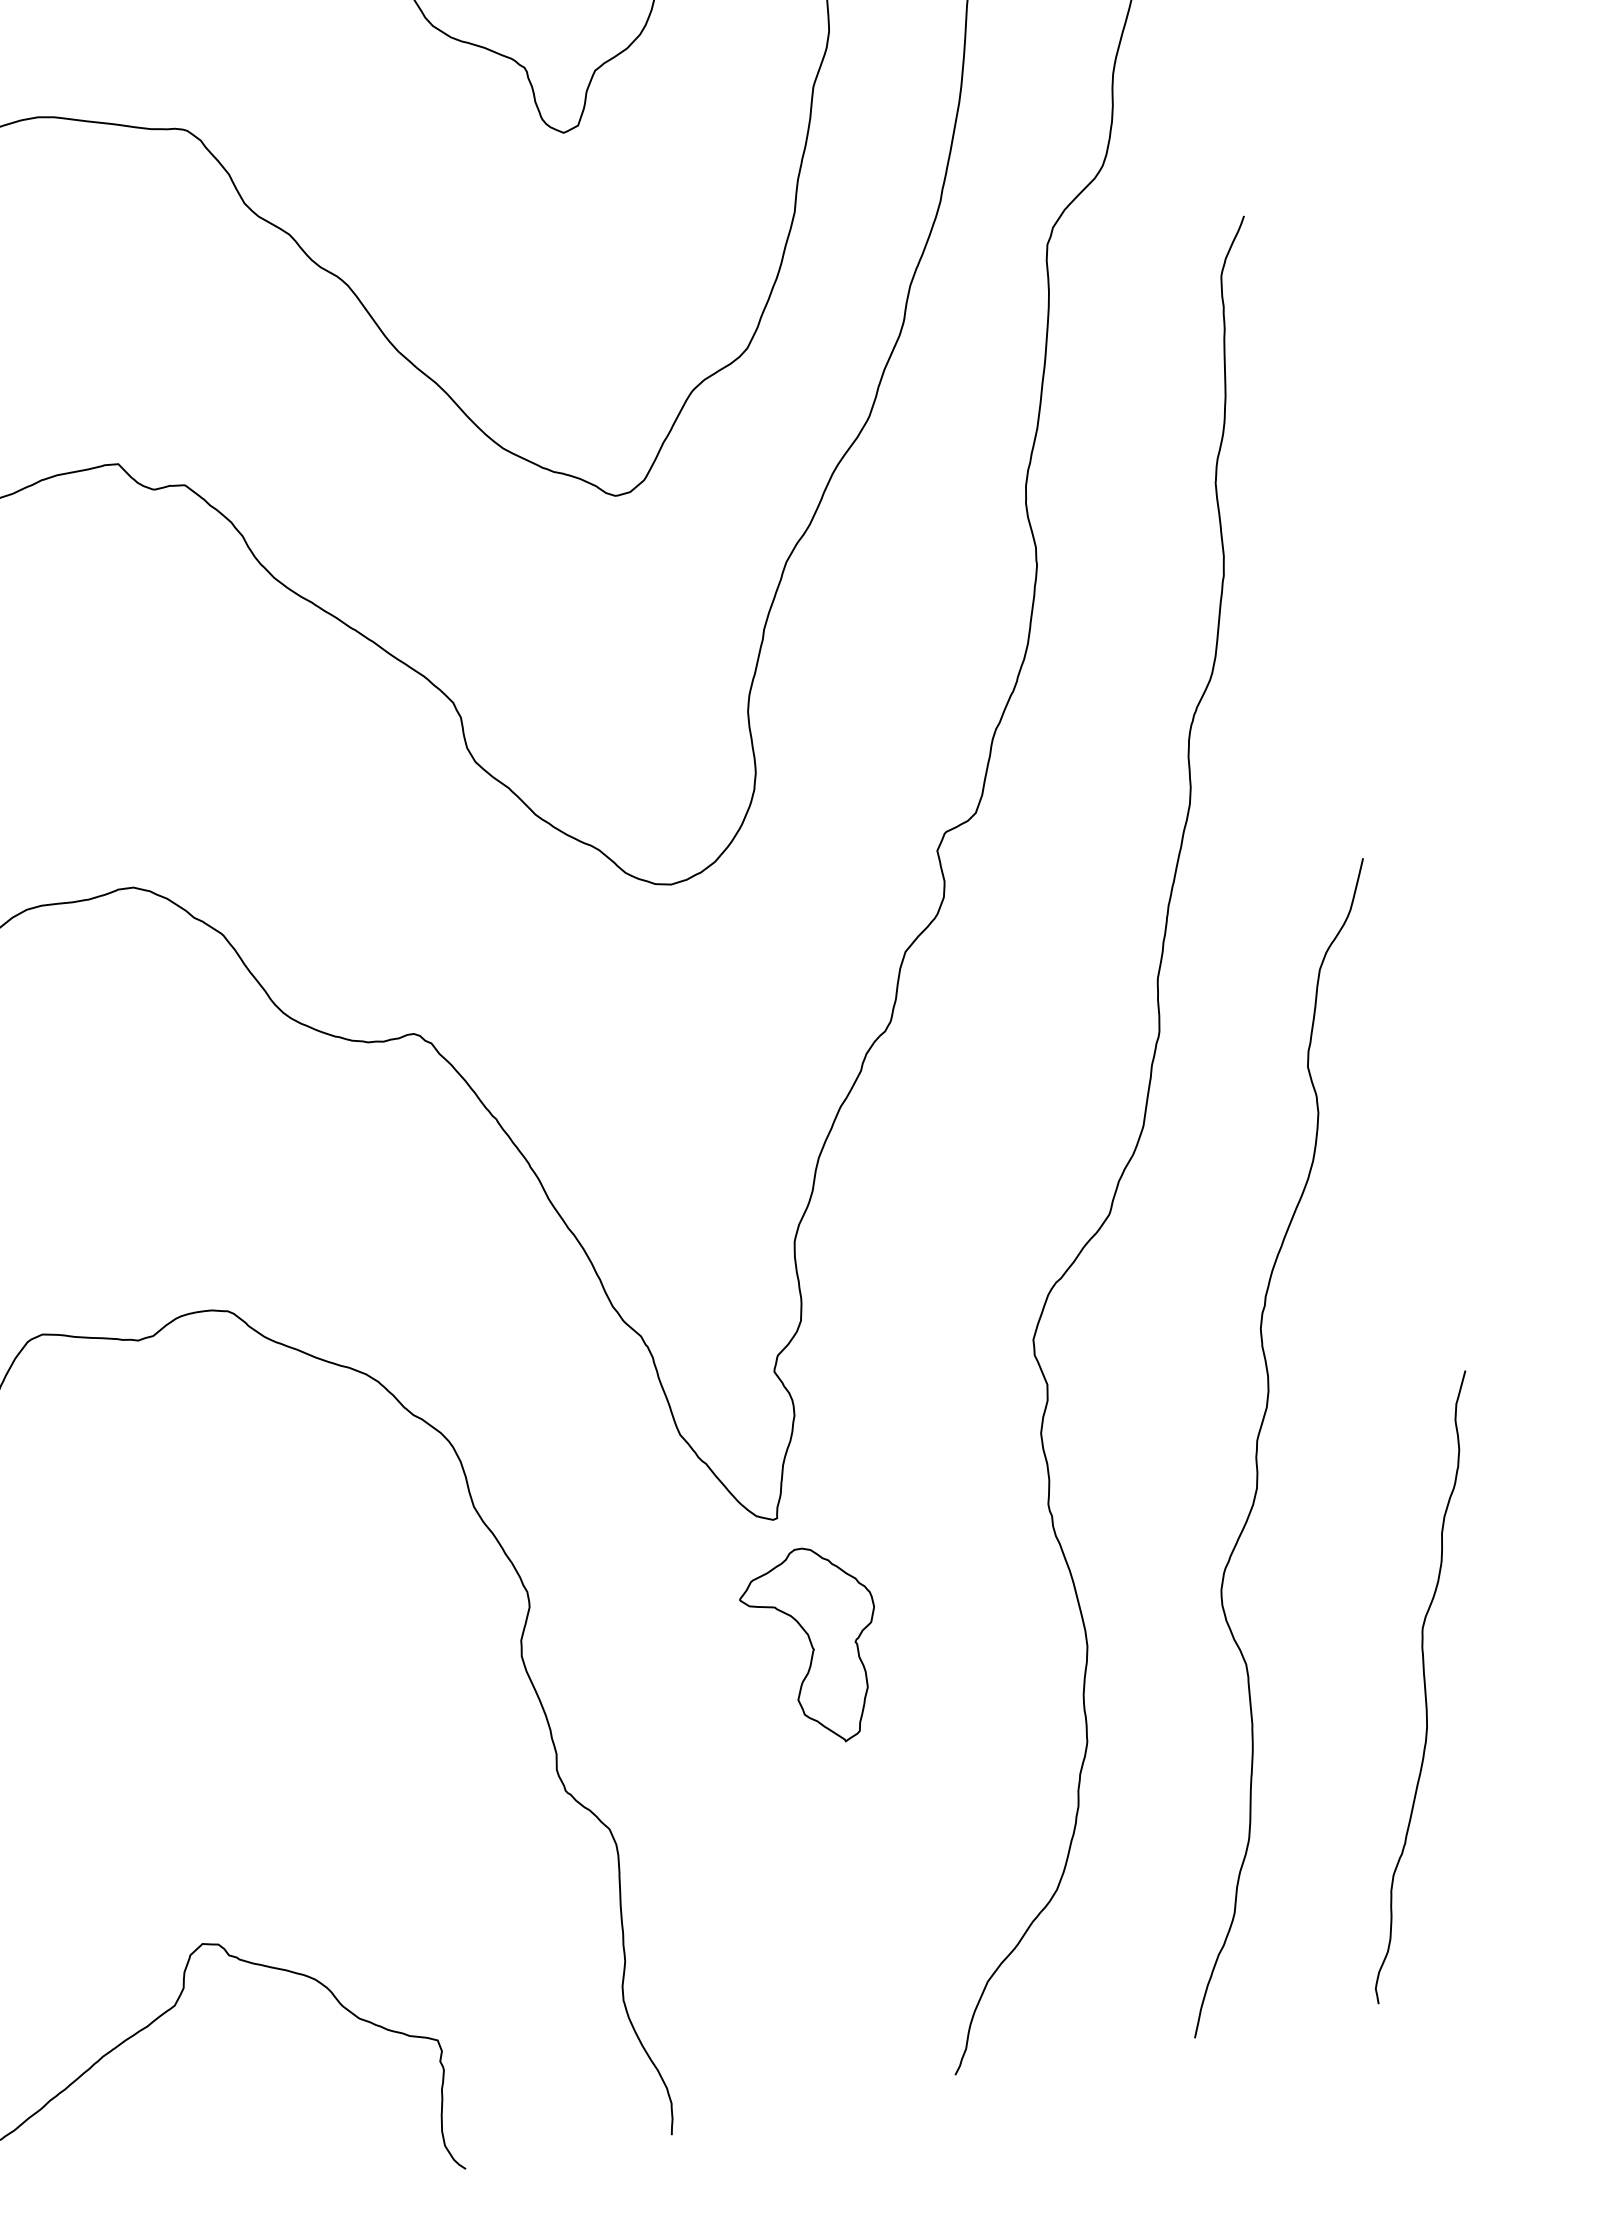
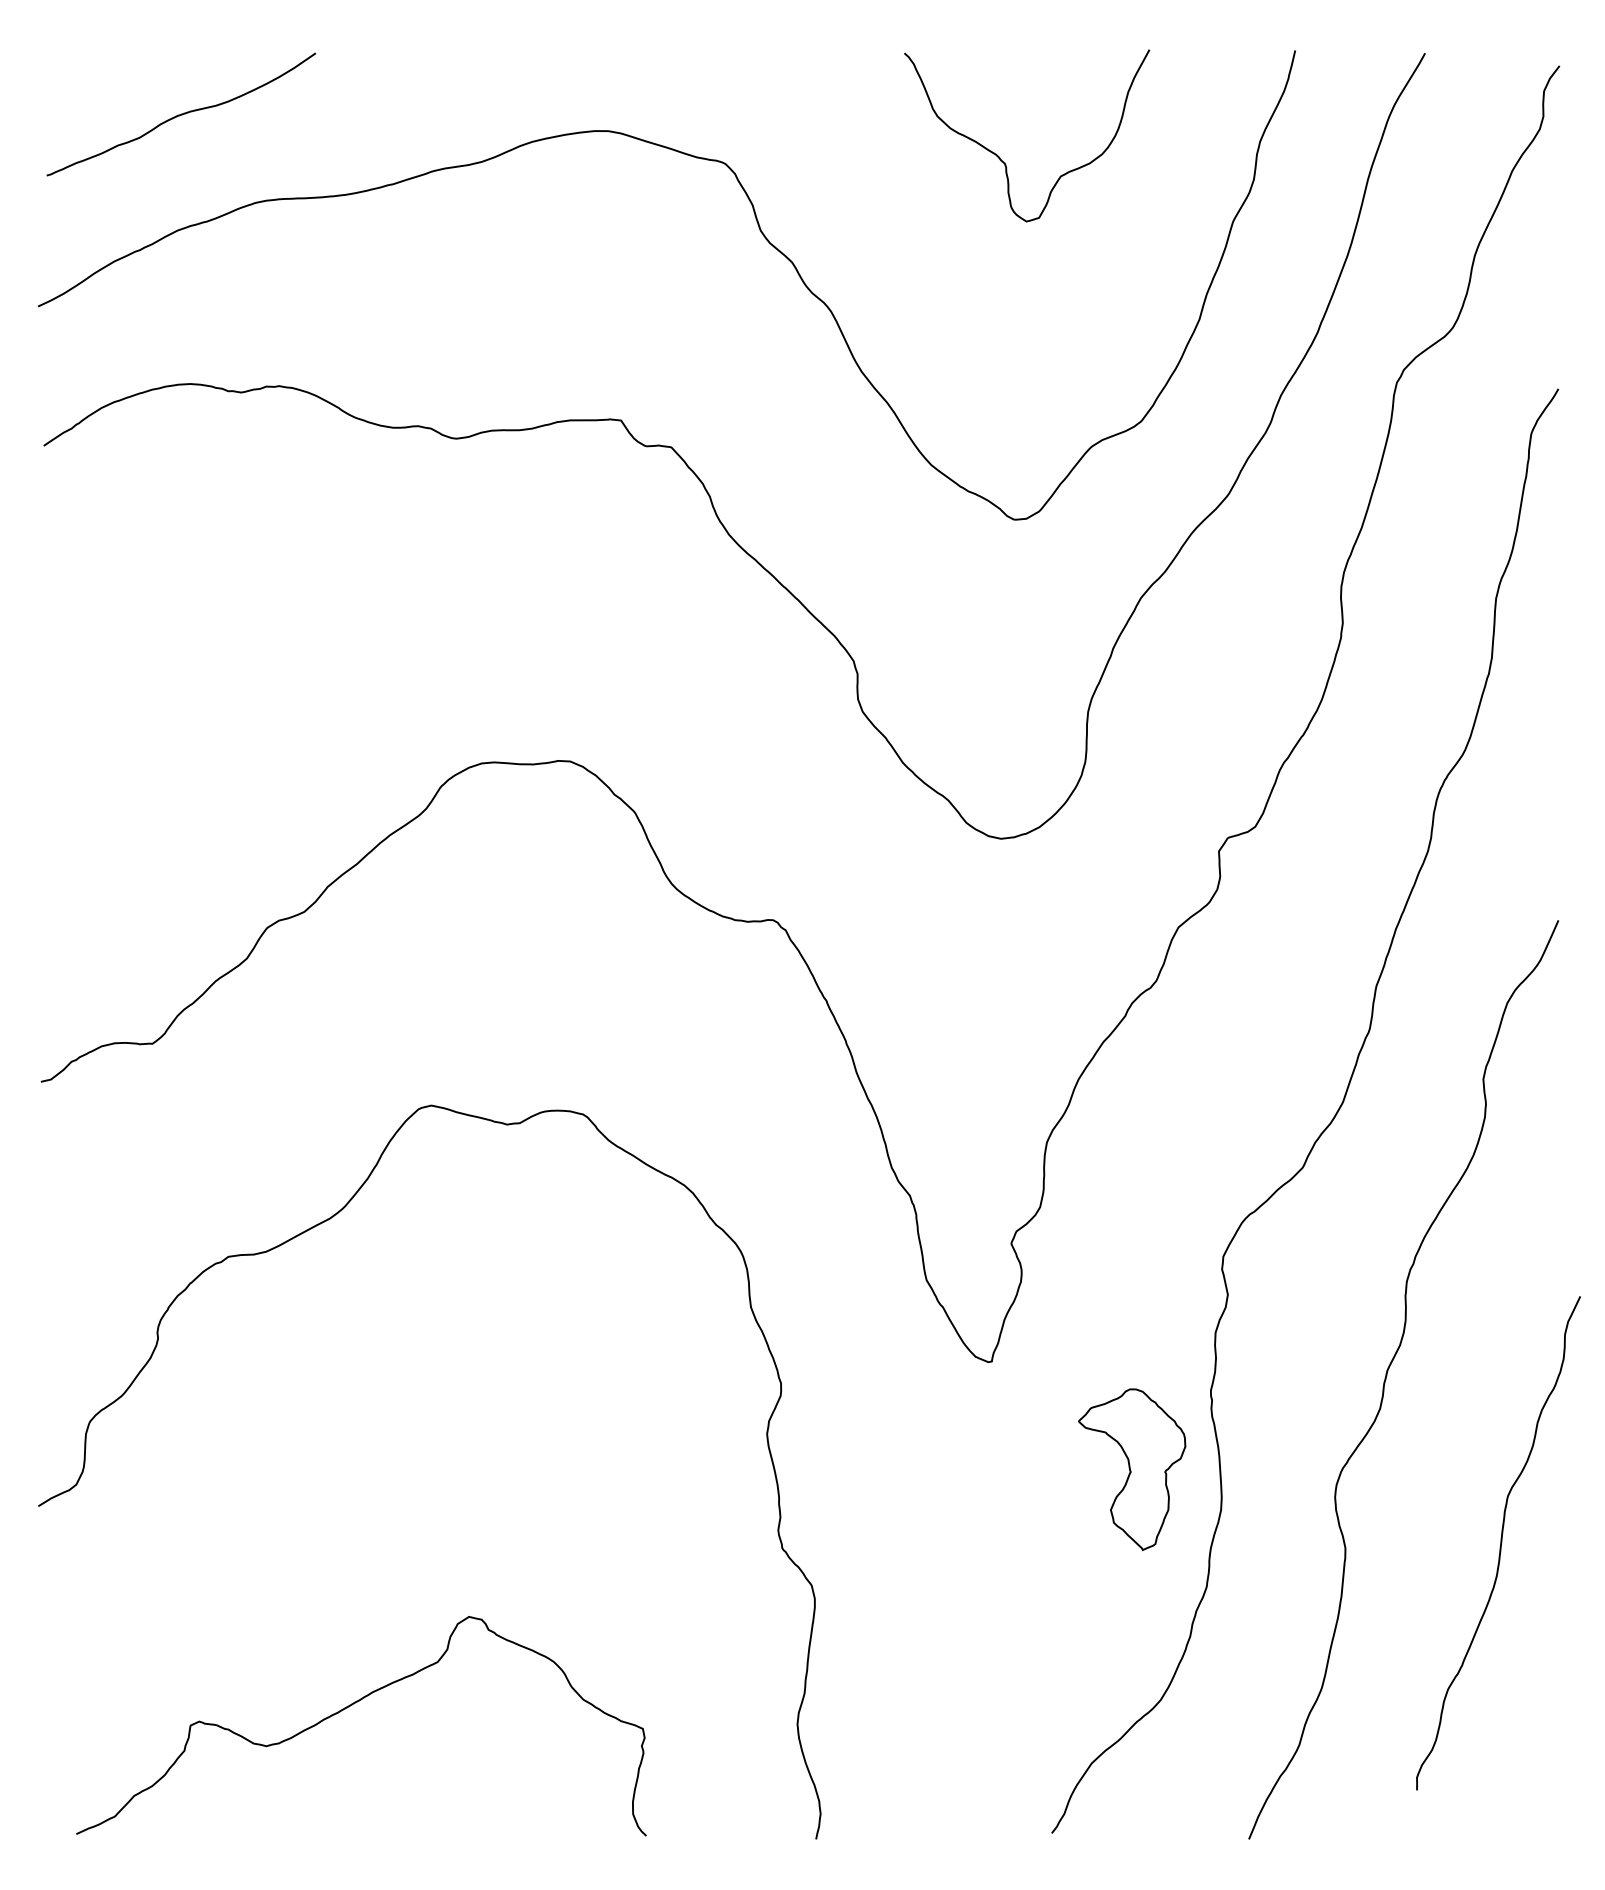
part: (815, 1646) -> (1132, 1469), moved
curve: (1424, 1687) -> (1500, 1543), moved

